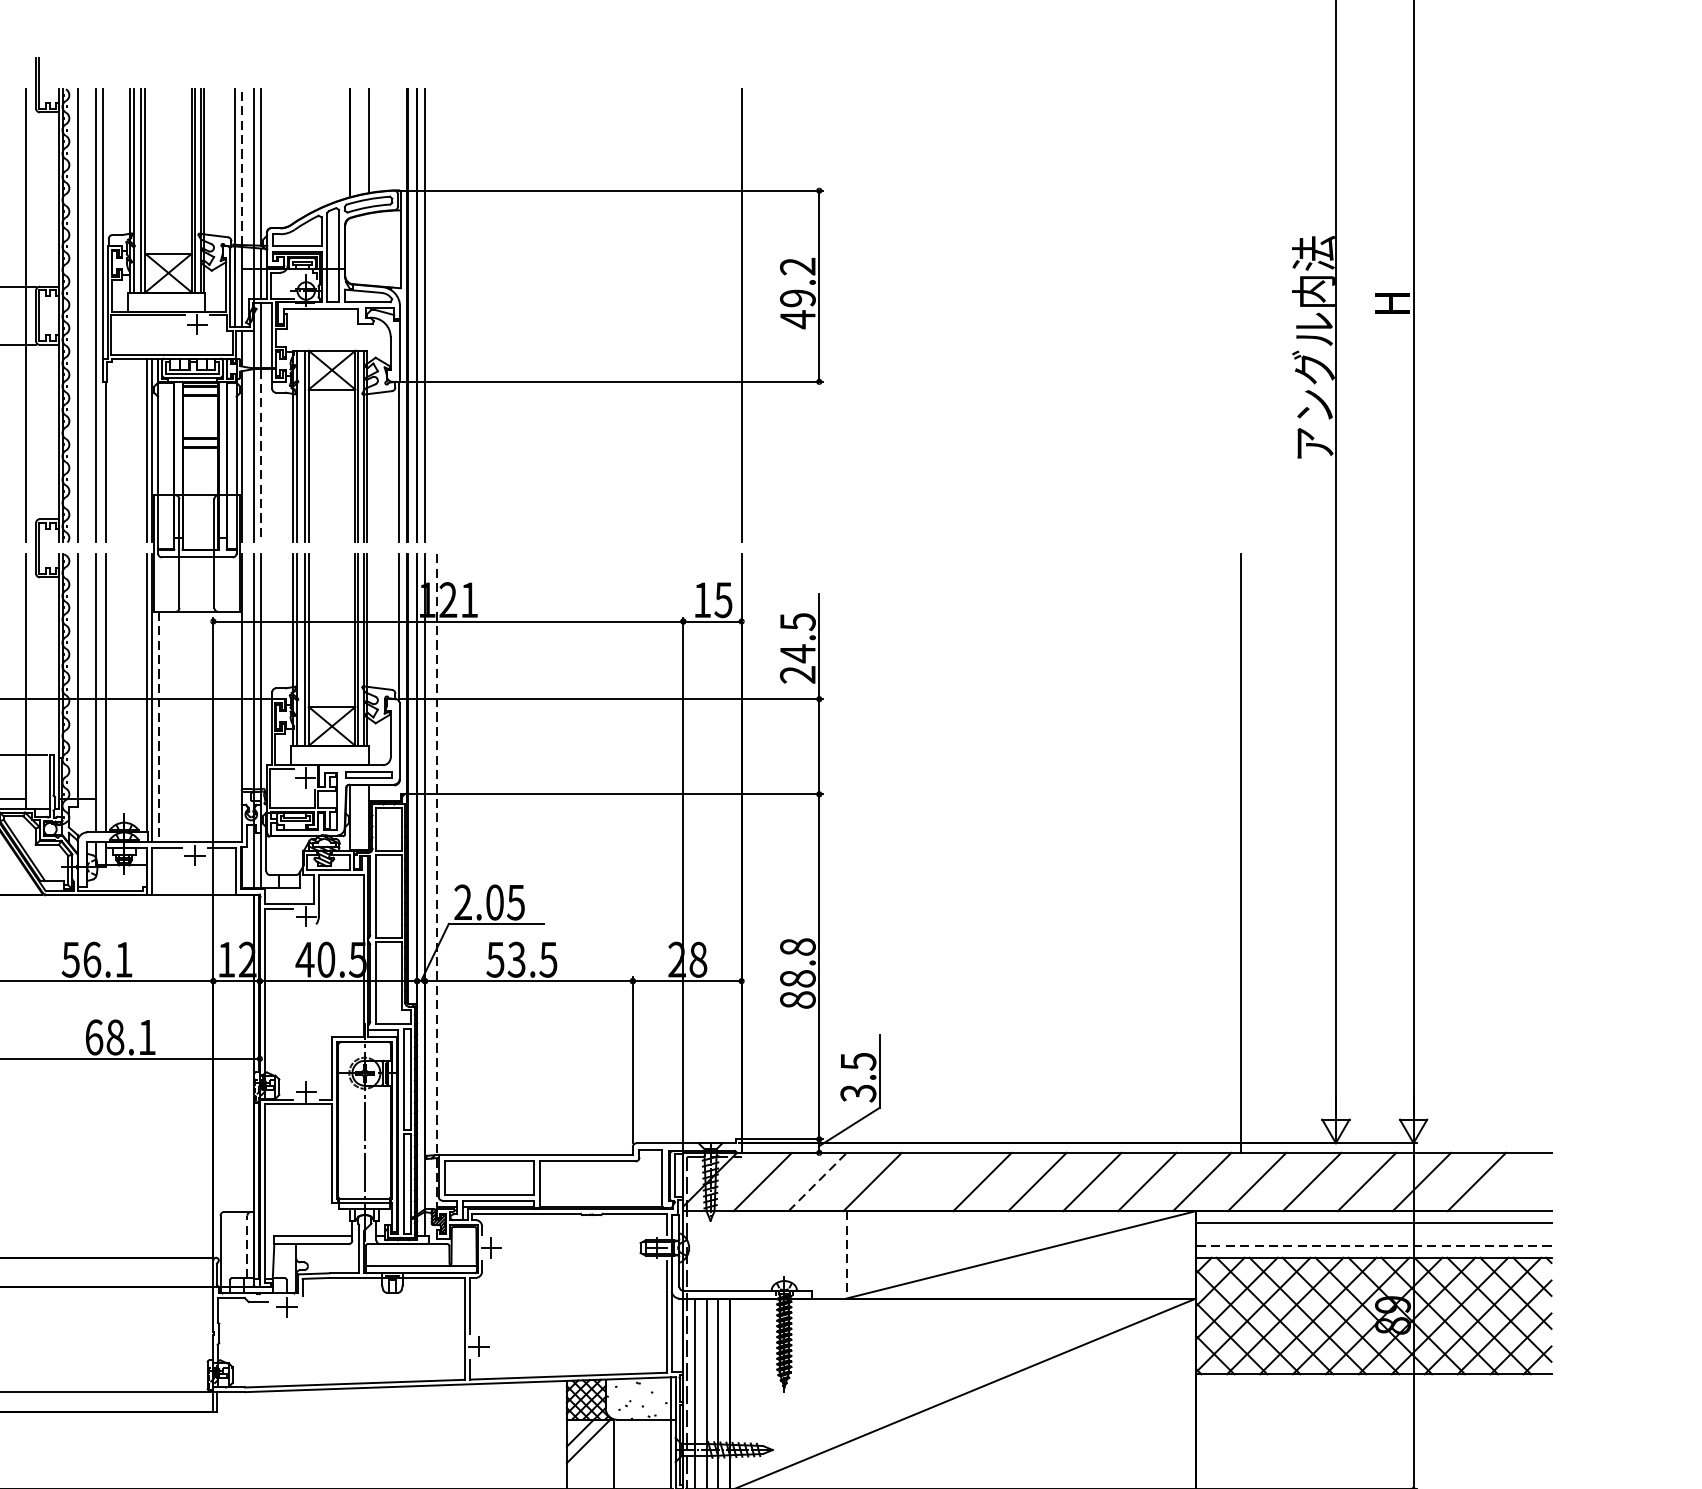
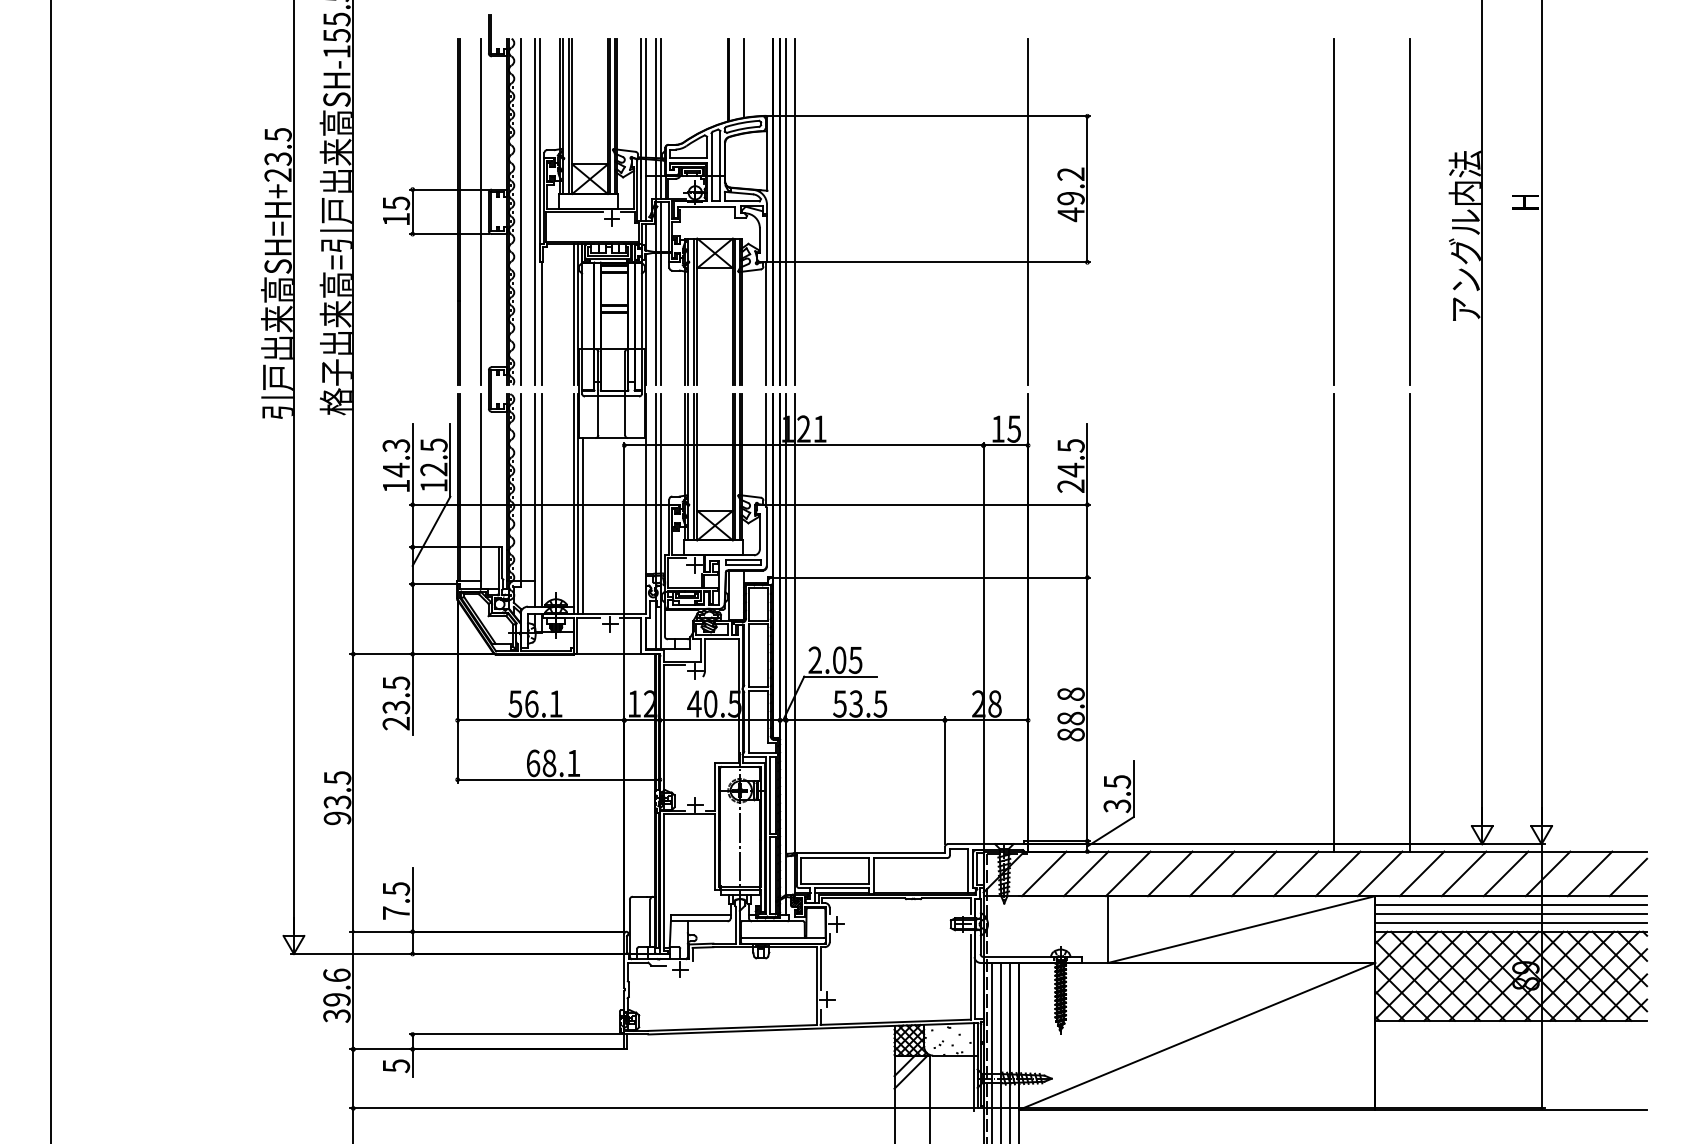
line: (241, 167) -> (645, 98), dashed -> solid
line: (437, 315) -> (795, 211), added
line: (1141, 315) -> (1333, 211), added
line: (1240, 315) -> (1409, 211), added
line: (260, 456) -> (660, 319), dashed -> solid
line: (158, 727) -> (582, 526), dashed -> solid
line: (1141, 853) -> (1333, 622), added
line: (437, 880) -> (795, 643), dashed -> solid
line: (818, 1181) -> (1086, 873), dashed -> solid
line: (926, 1181) -> (1169, 873), added
line: (1527, 1186) -> (1628, 877), added
line: (1374, 1233) -> (1511, 913), added
line: (1374, 1245) -> (1511, 922), dashed -> solid
line: (247, 1246) -> (650, 923), dashed -> solid
line: (846, 1256) -> (1108, 930), dashed -> solid

